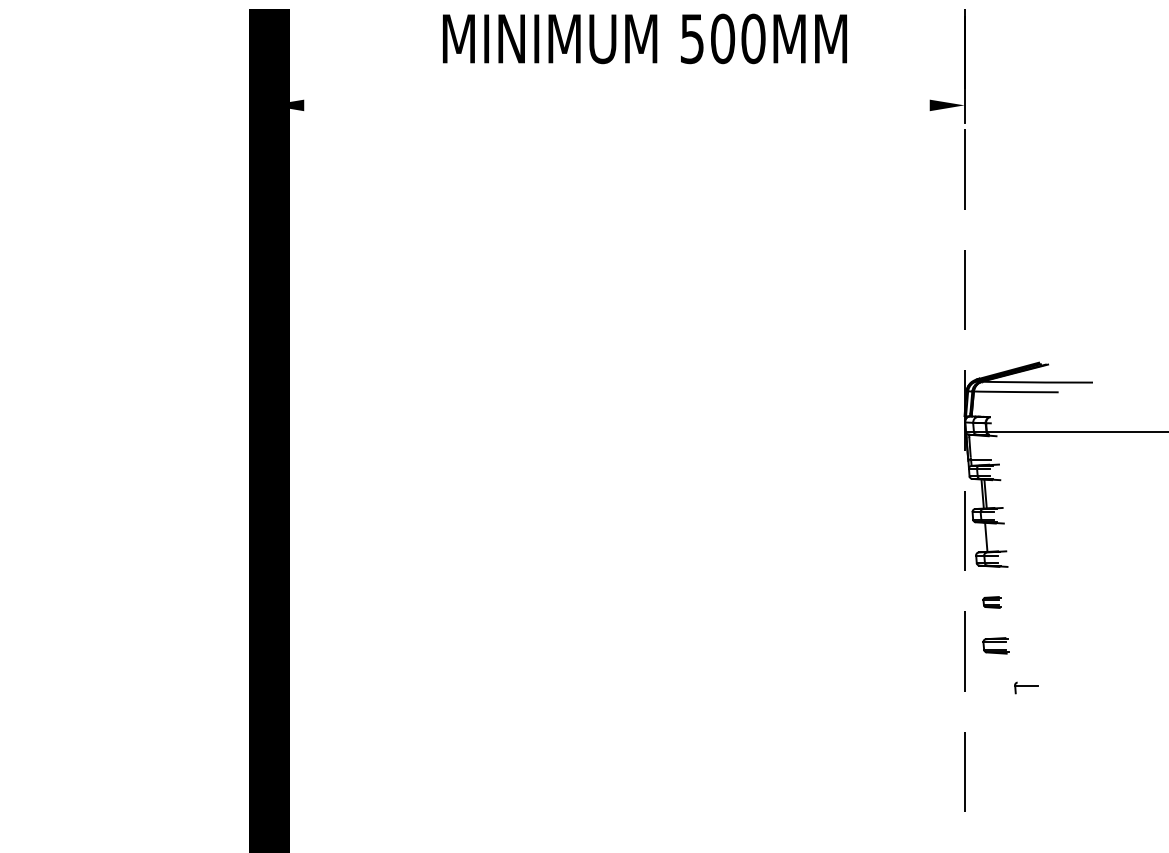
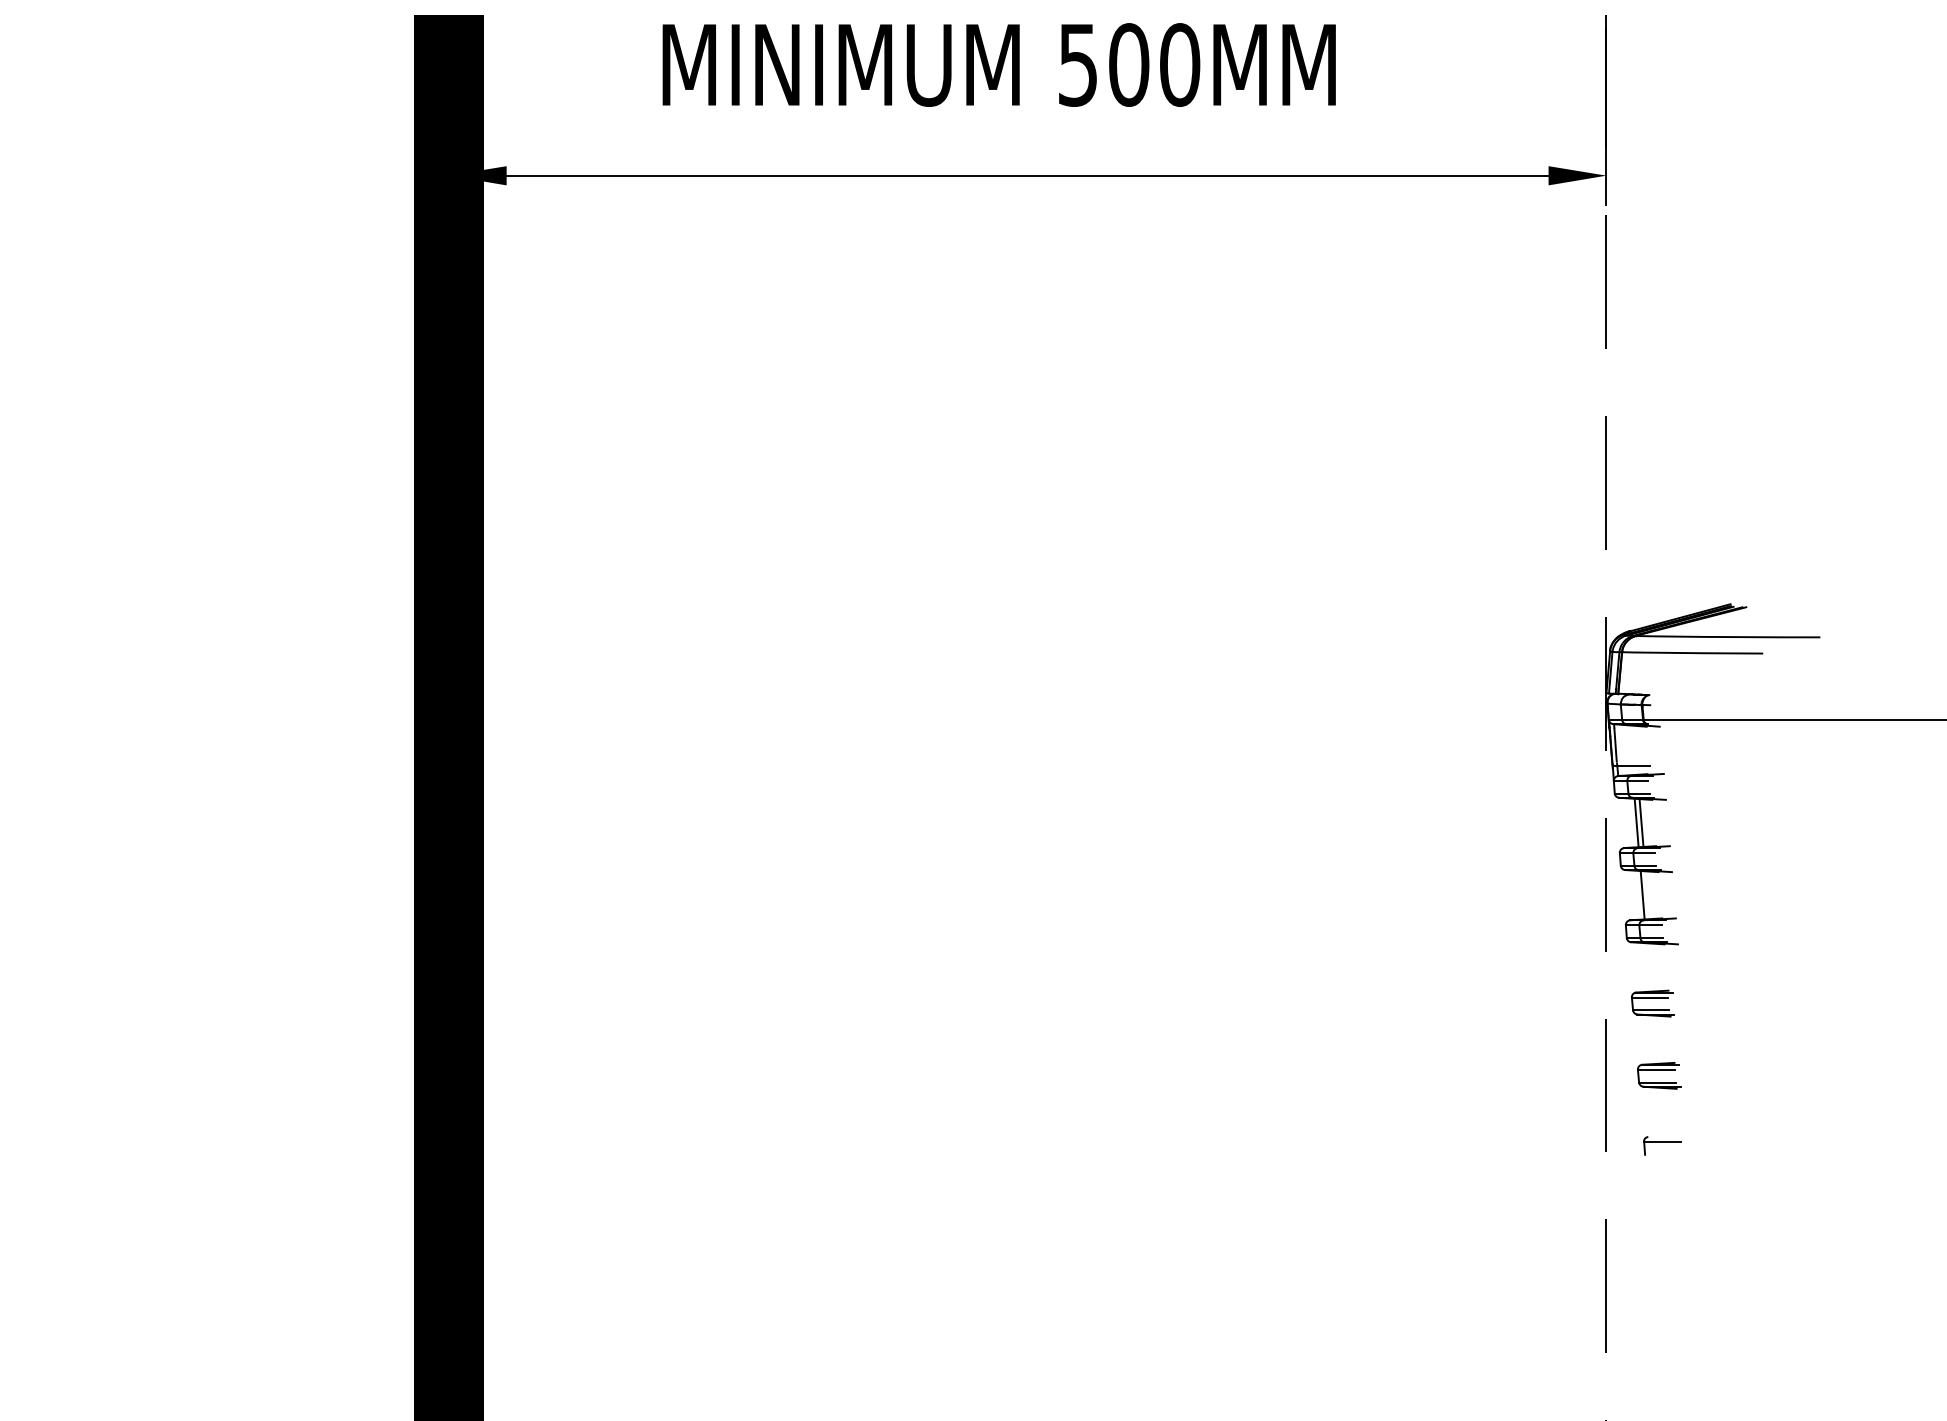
text: (644, 38) -> (998, 64), moved
line: (616, 105) -> (1026, 175), added
part: (991, 602) -> (1651, 1003), size x1.43
part: (1026, 687) -> (1663, 1145), moved

